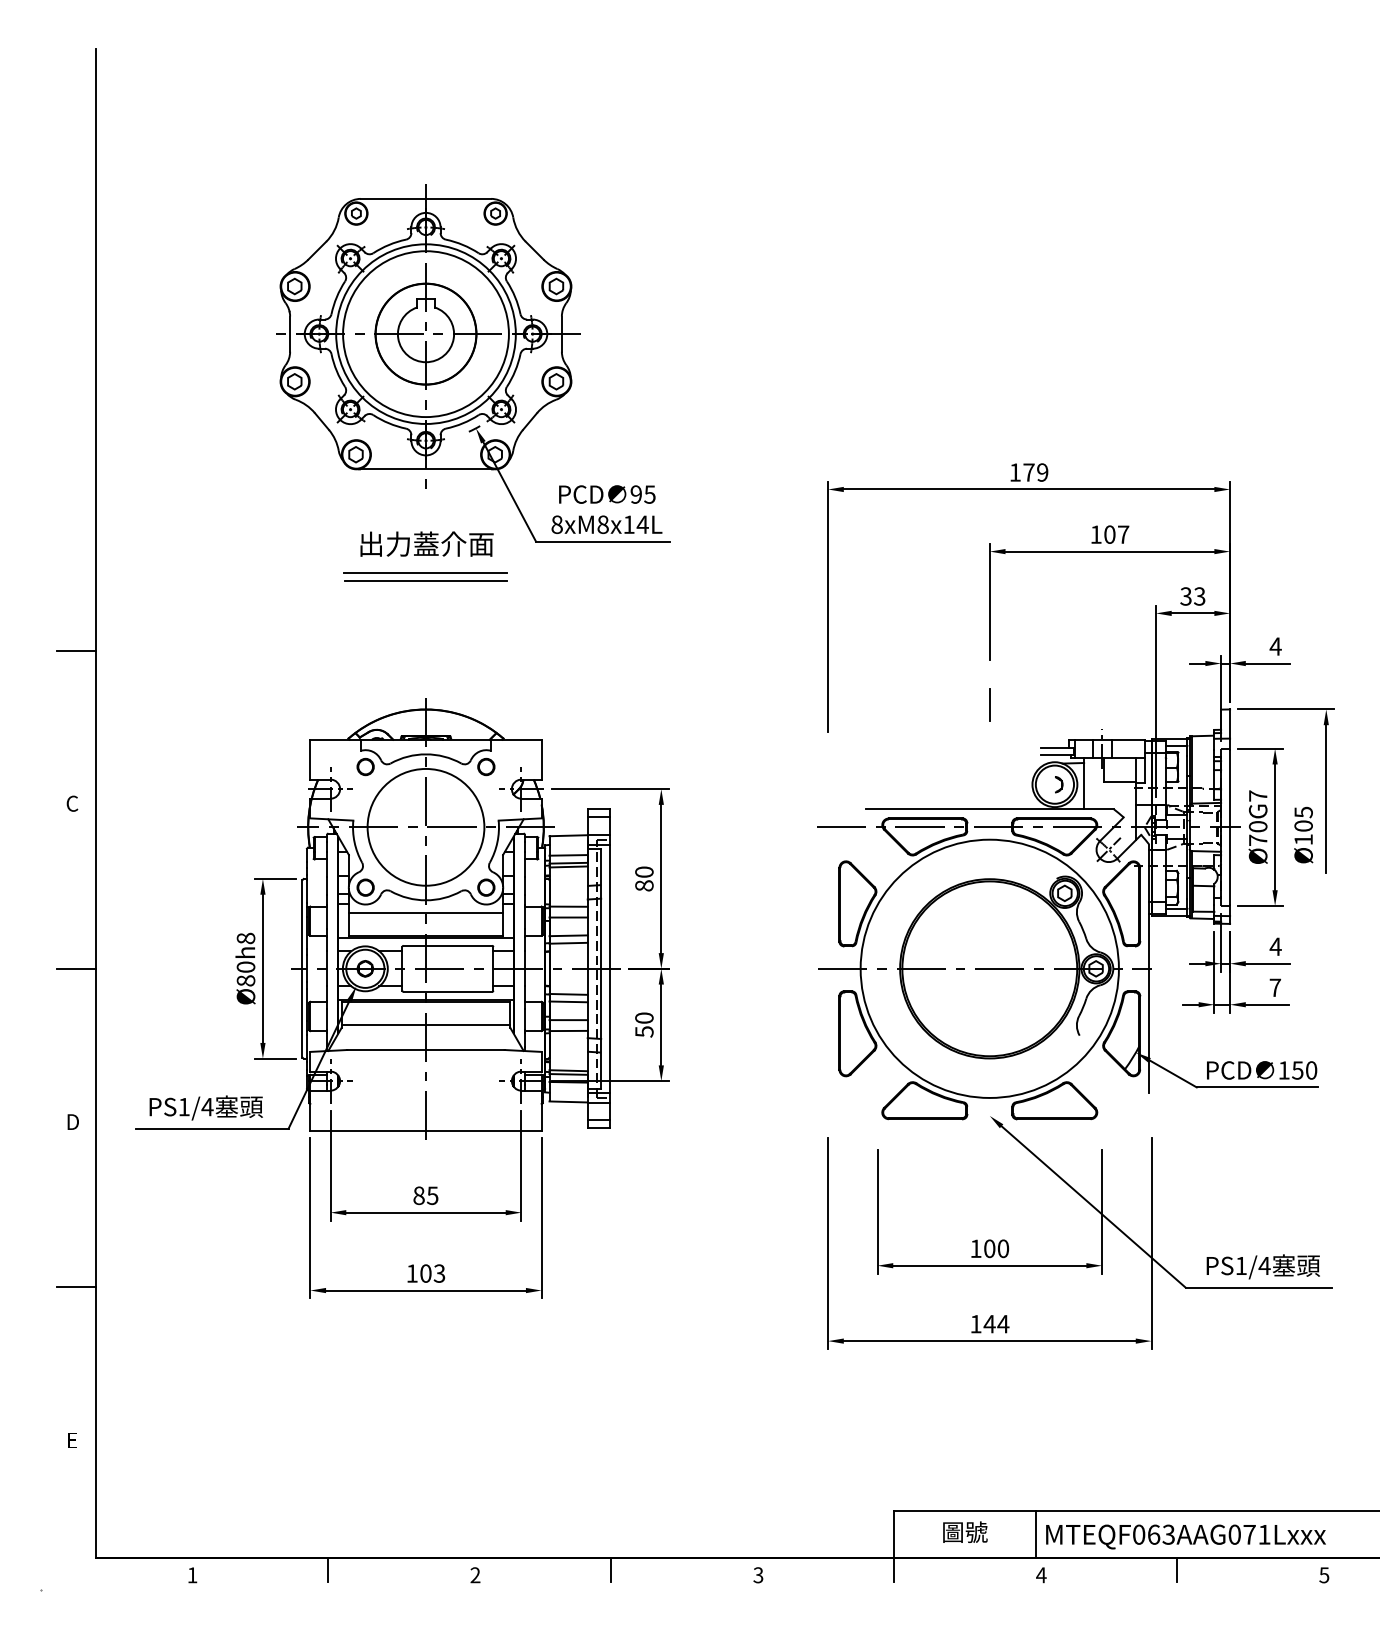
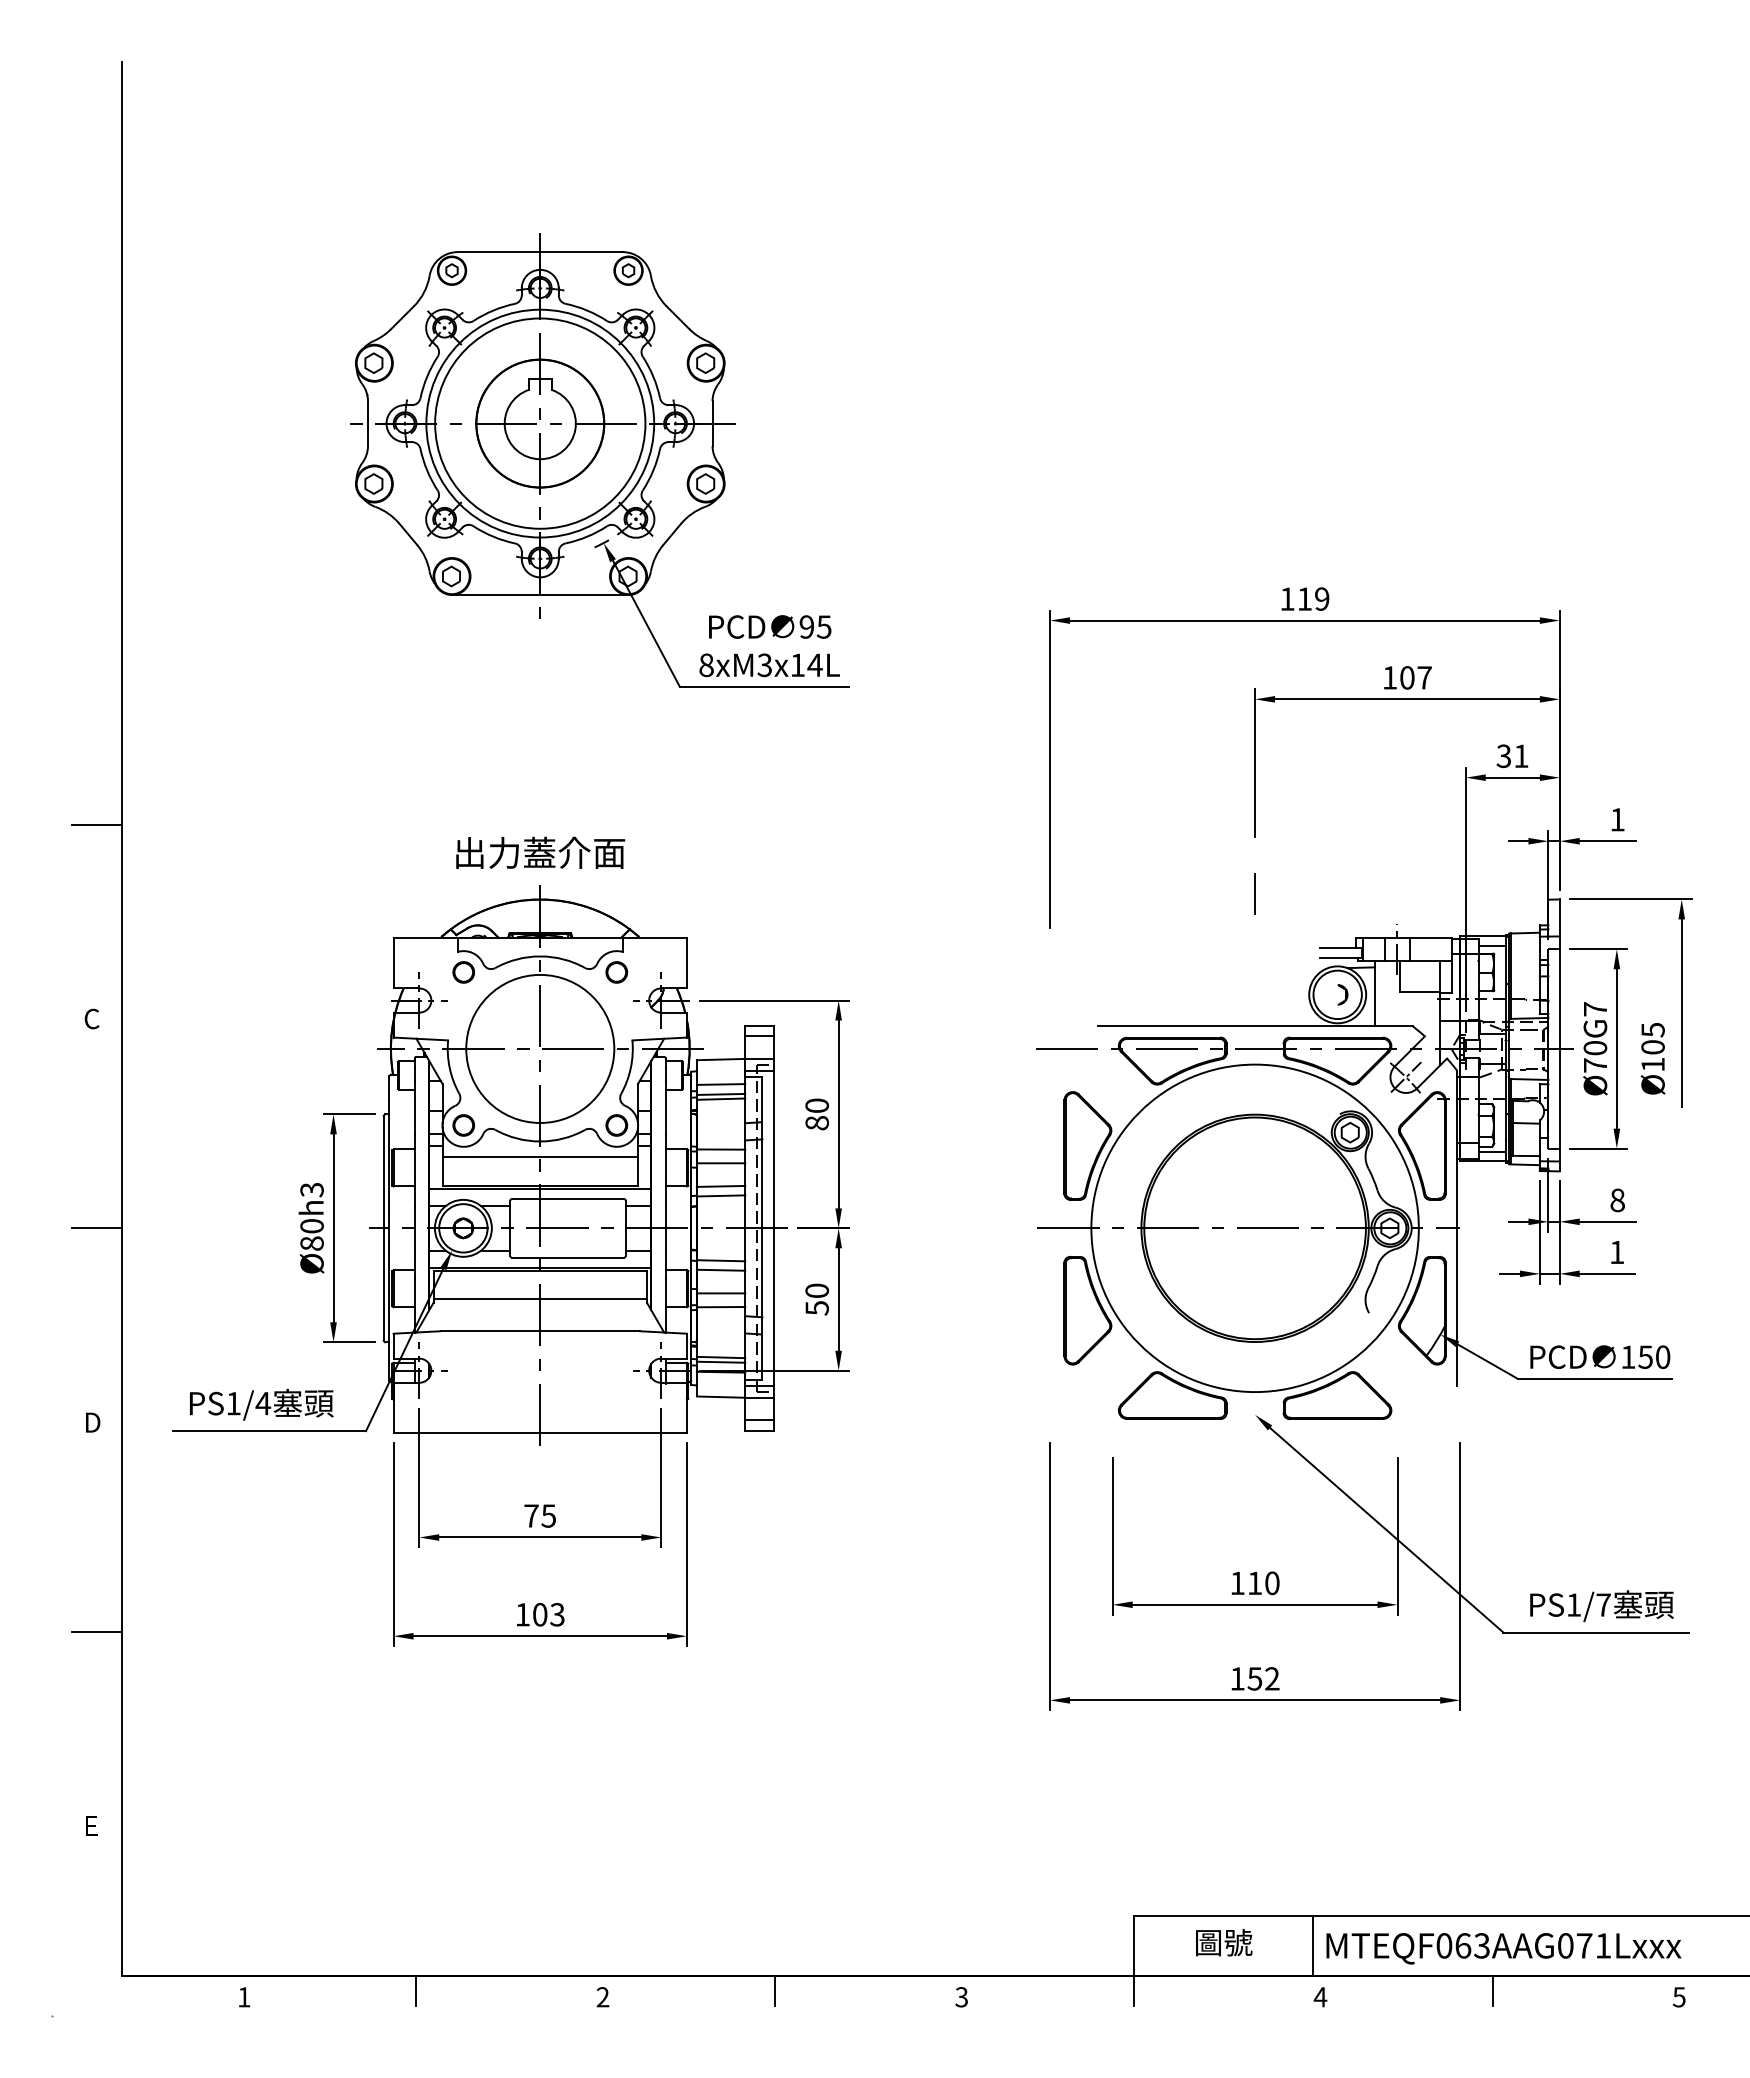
text: (1028, 472) -> (1304, 598), 179 -> 119
text: (602, 524) -> (764, 664), 8xM8x14L -> 8xM3x14L
text: (426, 543) -> (540, 852), moved
line: (425, 573) -> (539, 727), removed
line: (426, 580) -> (540, 736), removed
text: (1199, 596) -> (1521, 756), 33 -> 31
text: (1275, 646) -> (1617, 819), 4 -> 1
text: (245, 938) -> (311, 1189), Ø80h8 -> Ø80h3
text: (1275, 946) -> (1617, 1200), 4 -> 8
text: (1275, 987) -> (1617, 1252), 7 -> 1
text: (419, 1195) -> (531, 1515), 85 -> 75
text: (990, 1248) -> (1255, 1583), 100 -> 110
text: (1264, 1265) -> (1603, 1604), PS1/4 -> PS1/7
text: (996, 1323) -> (1263, 1678), 144 -> 152

